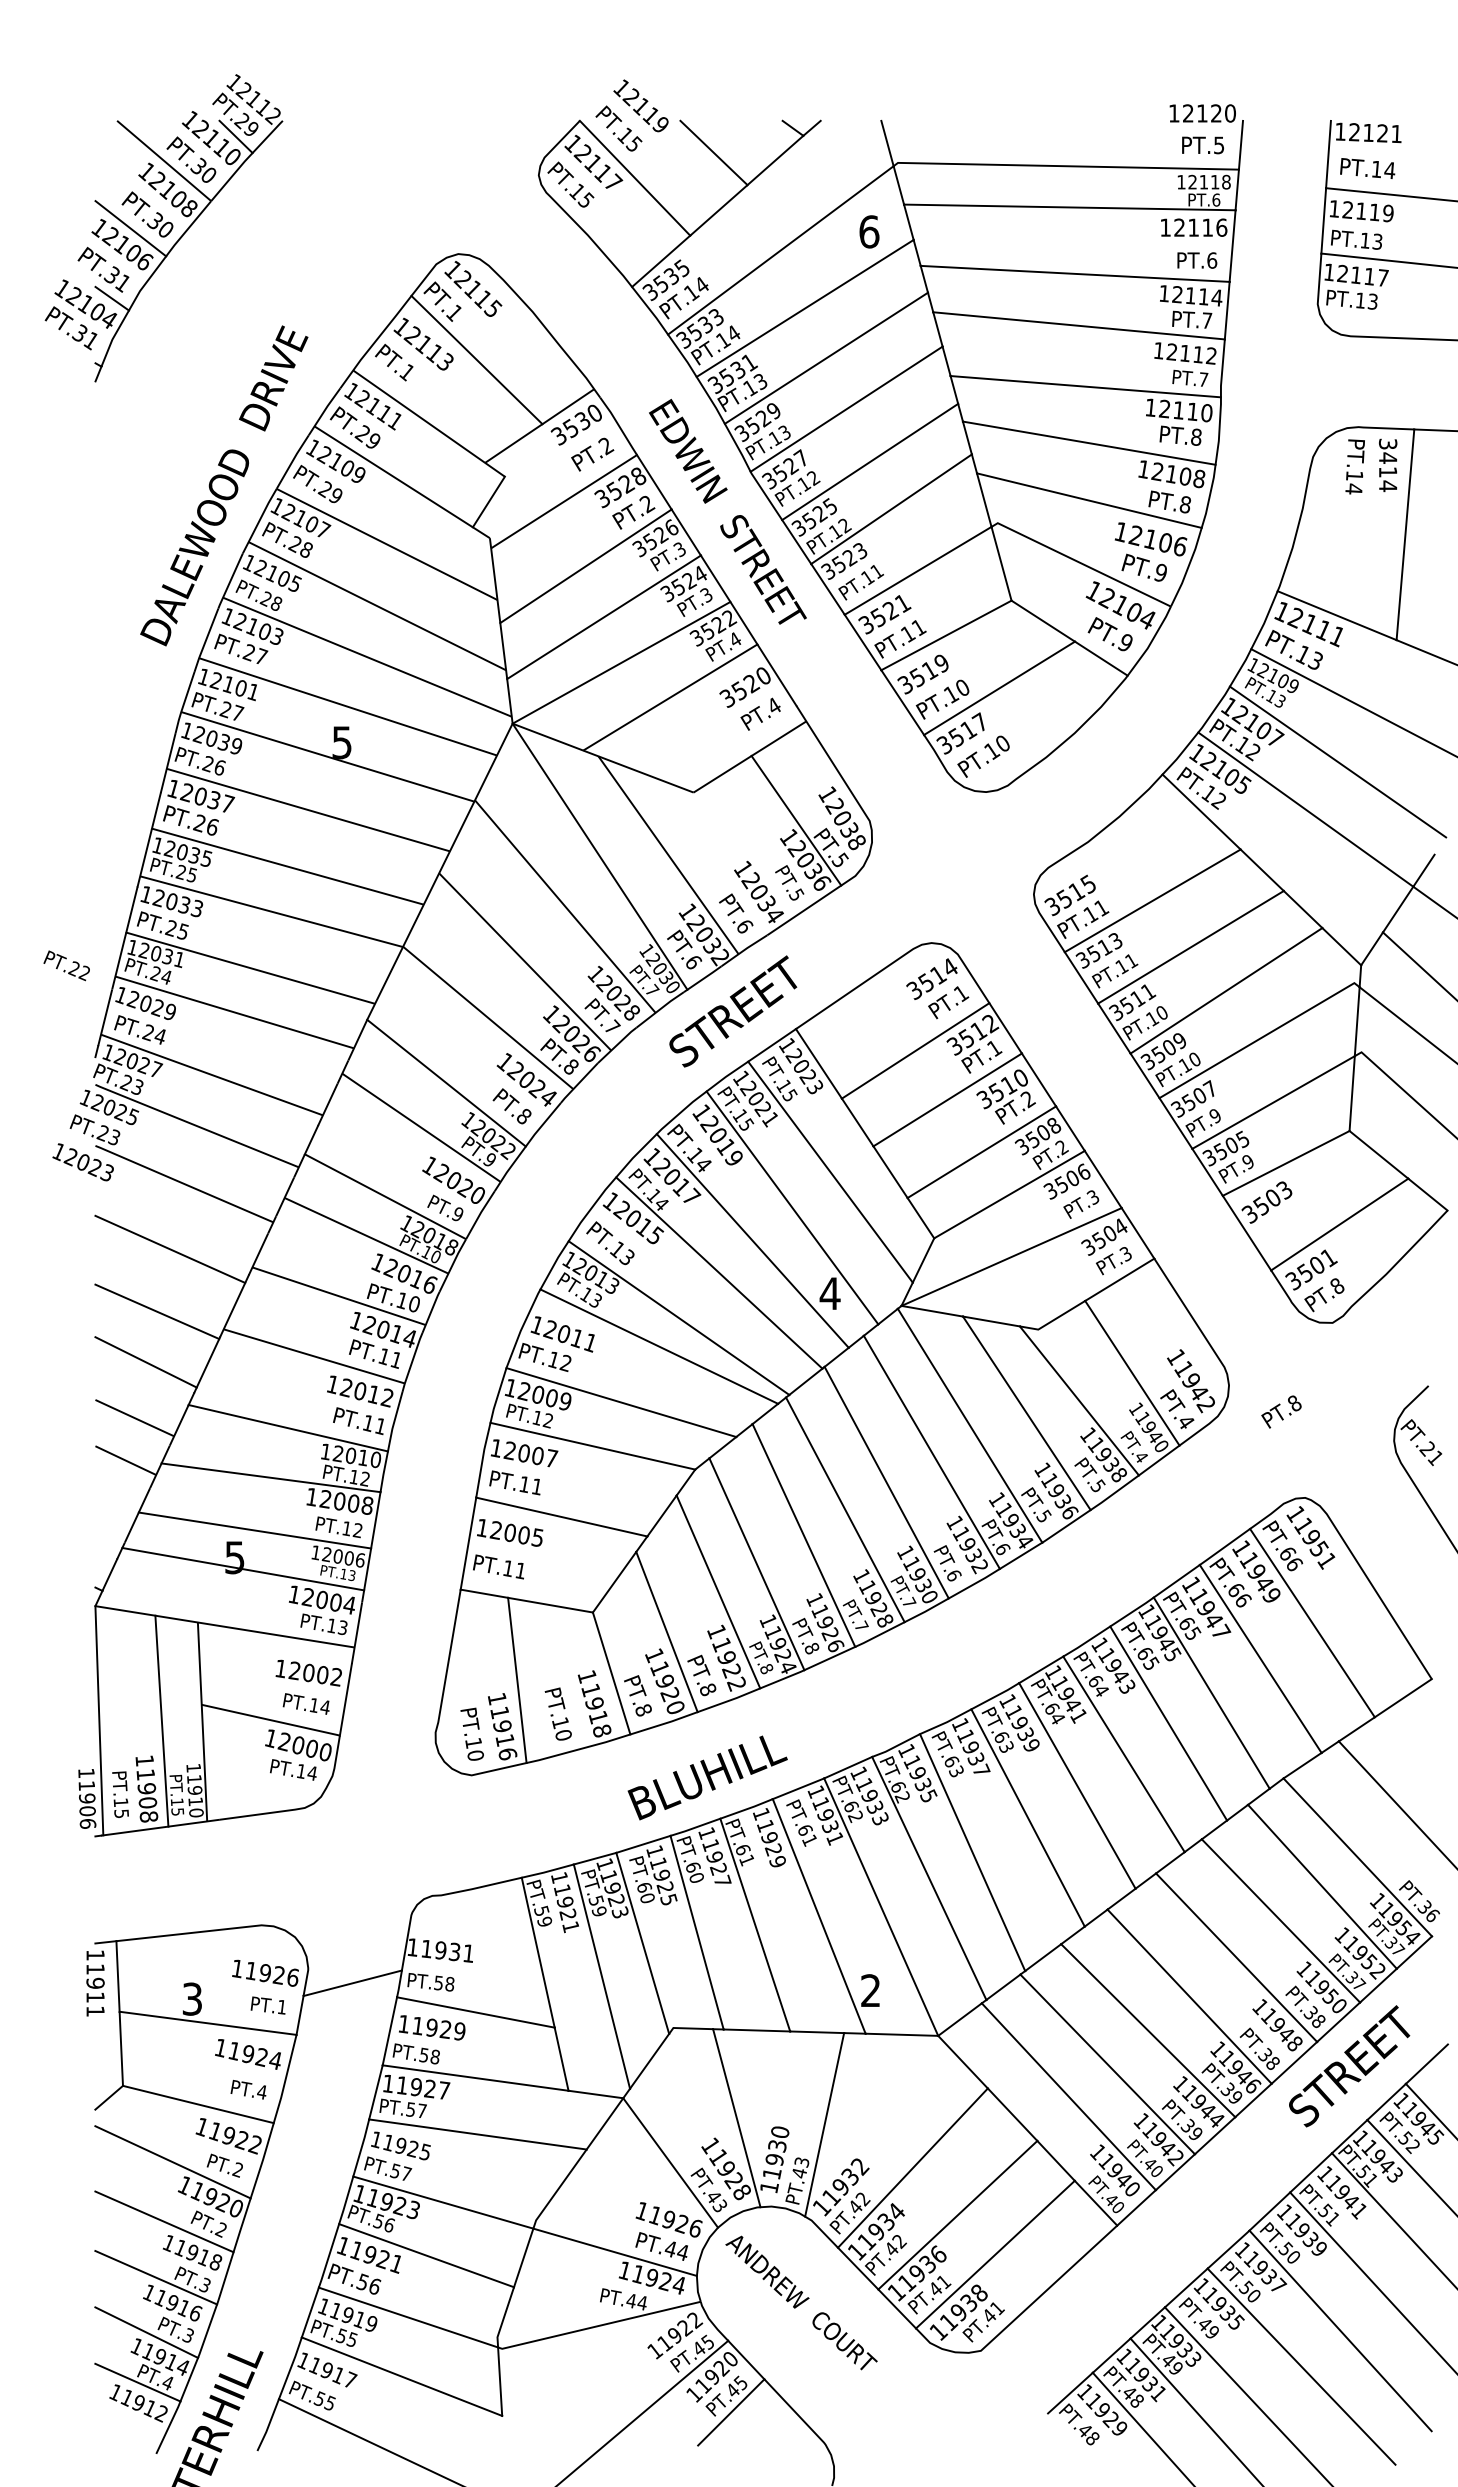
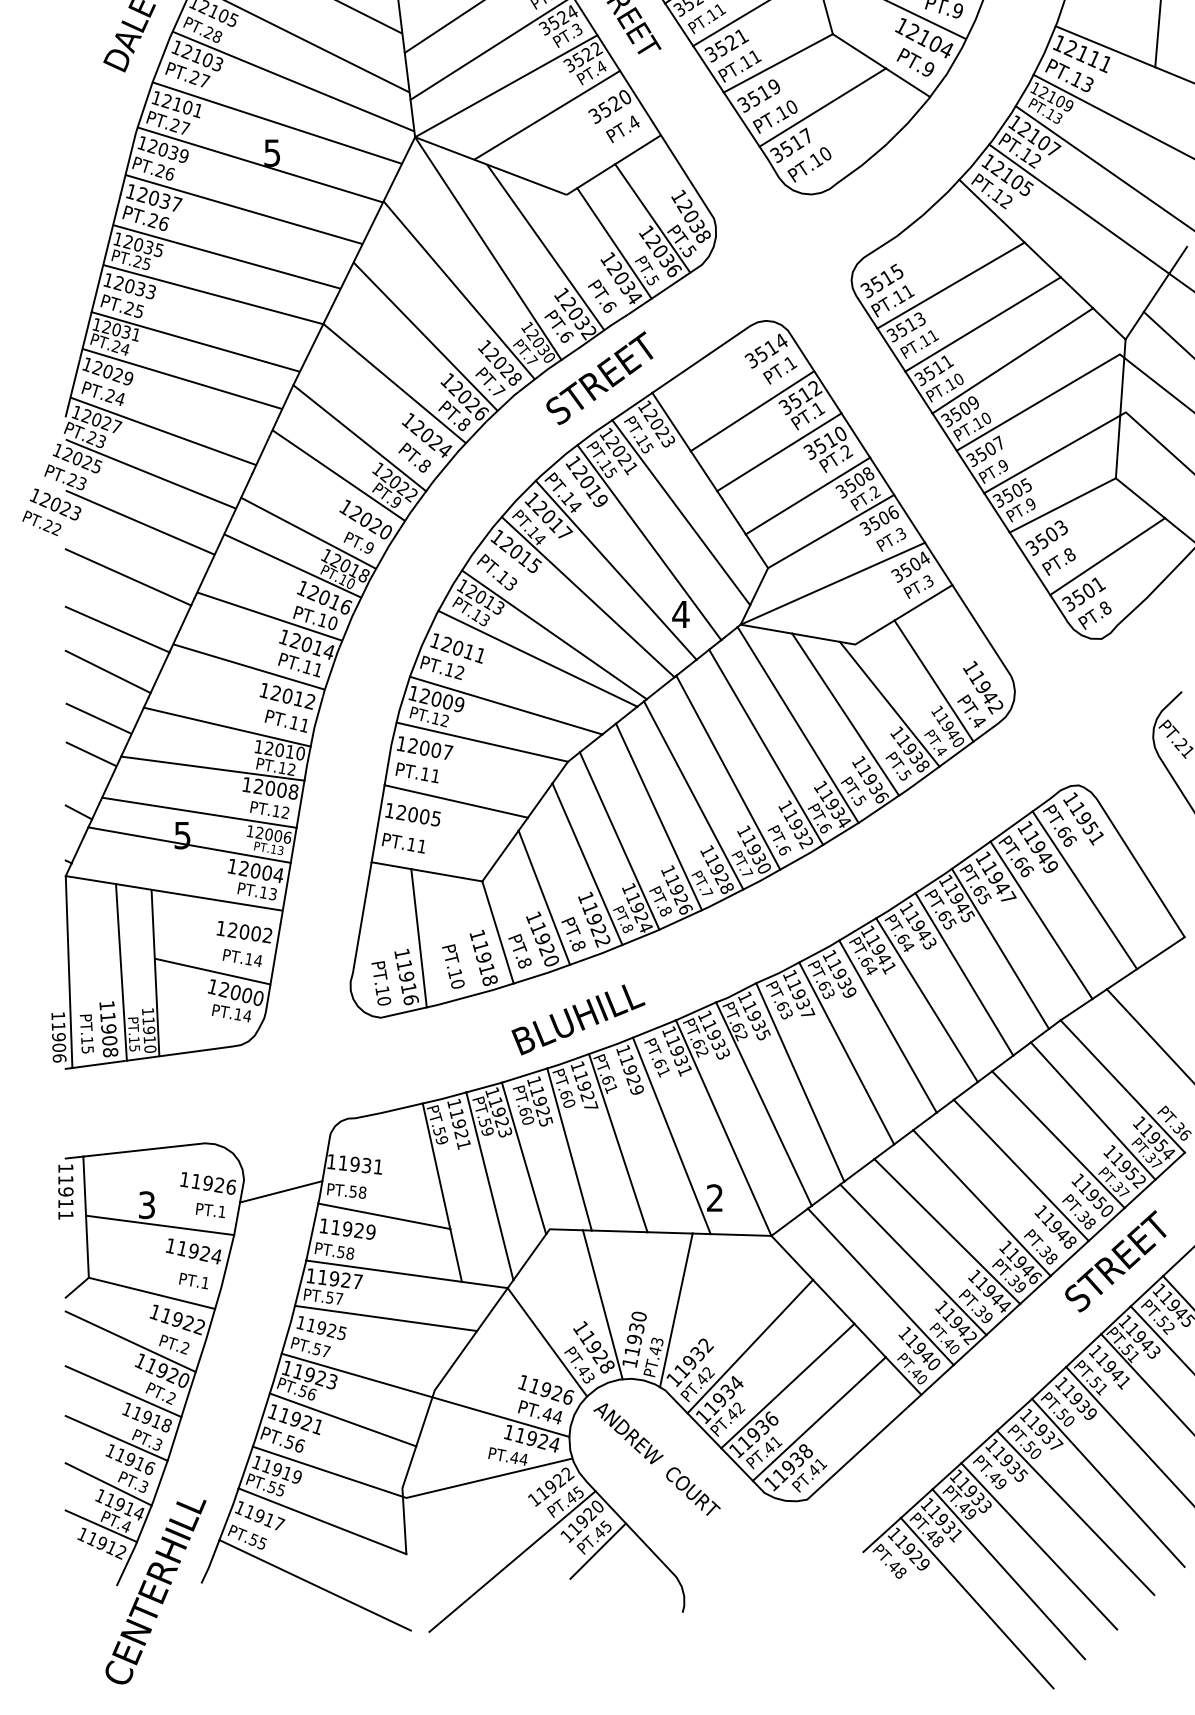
line: (750, 850) -> (614, 243), added
text: (66, 965) -> (41, 523), moved
text: (1281, 1411) -> (1058, 561), moved
line: (110, 1529) -> (78, 811), added
text: (261, 2092) -> (204, 1283), PT.4 -> PT.1

